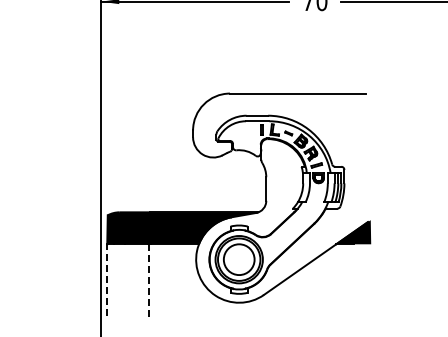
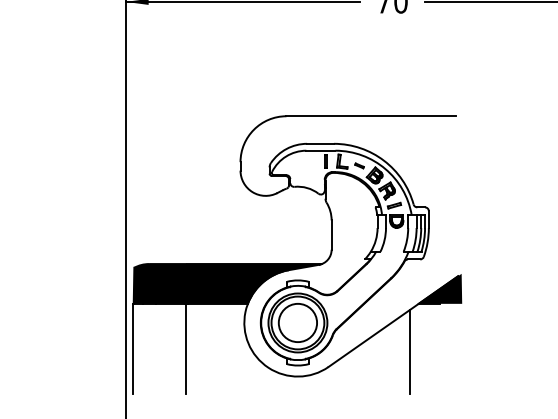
line: (106, 279) -> (132, 347), dashed -> solid
line: (148, 280) -> (185, 348), dashed -> solid
line: (329, 282) -> (410, 351), added

